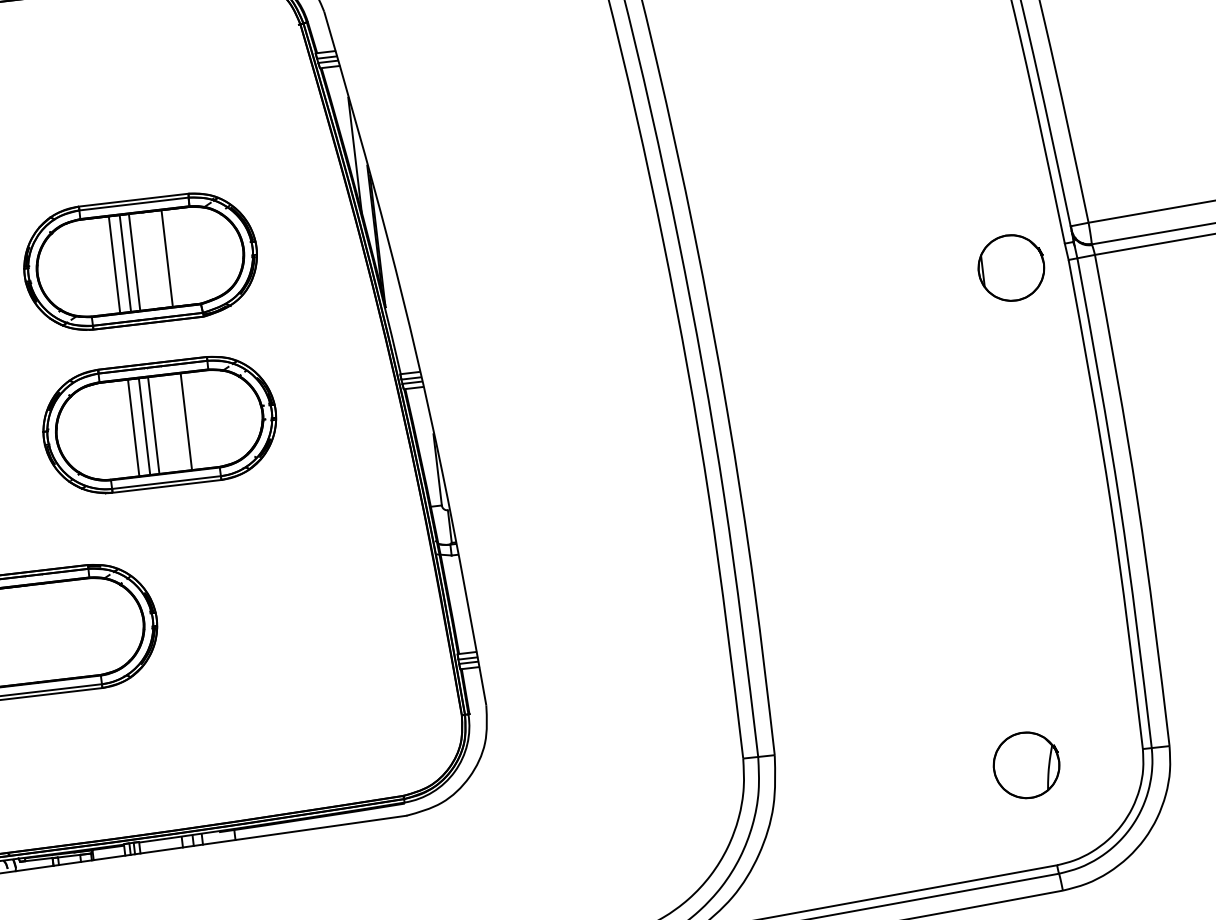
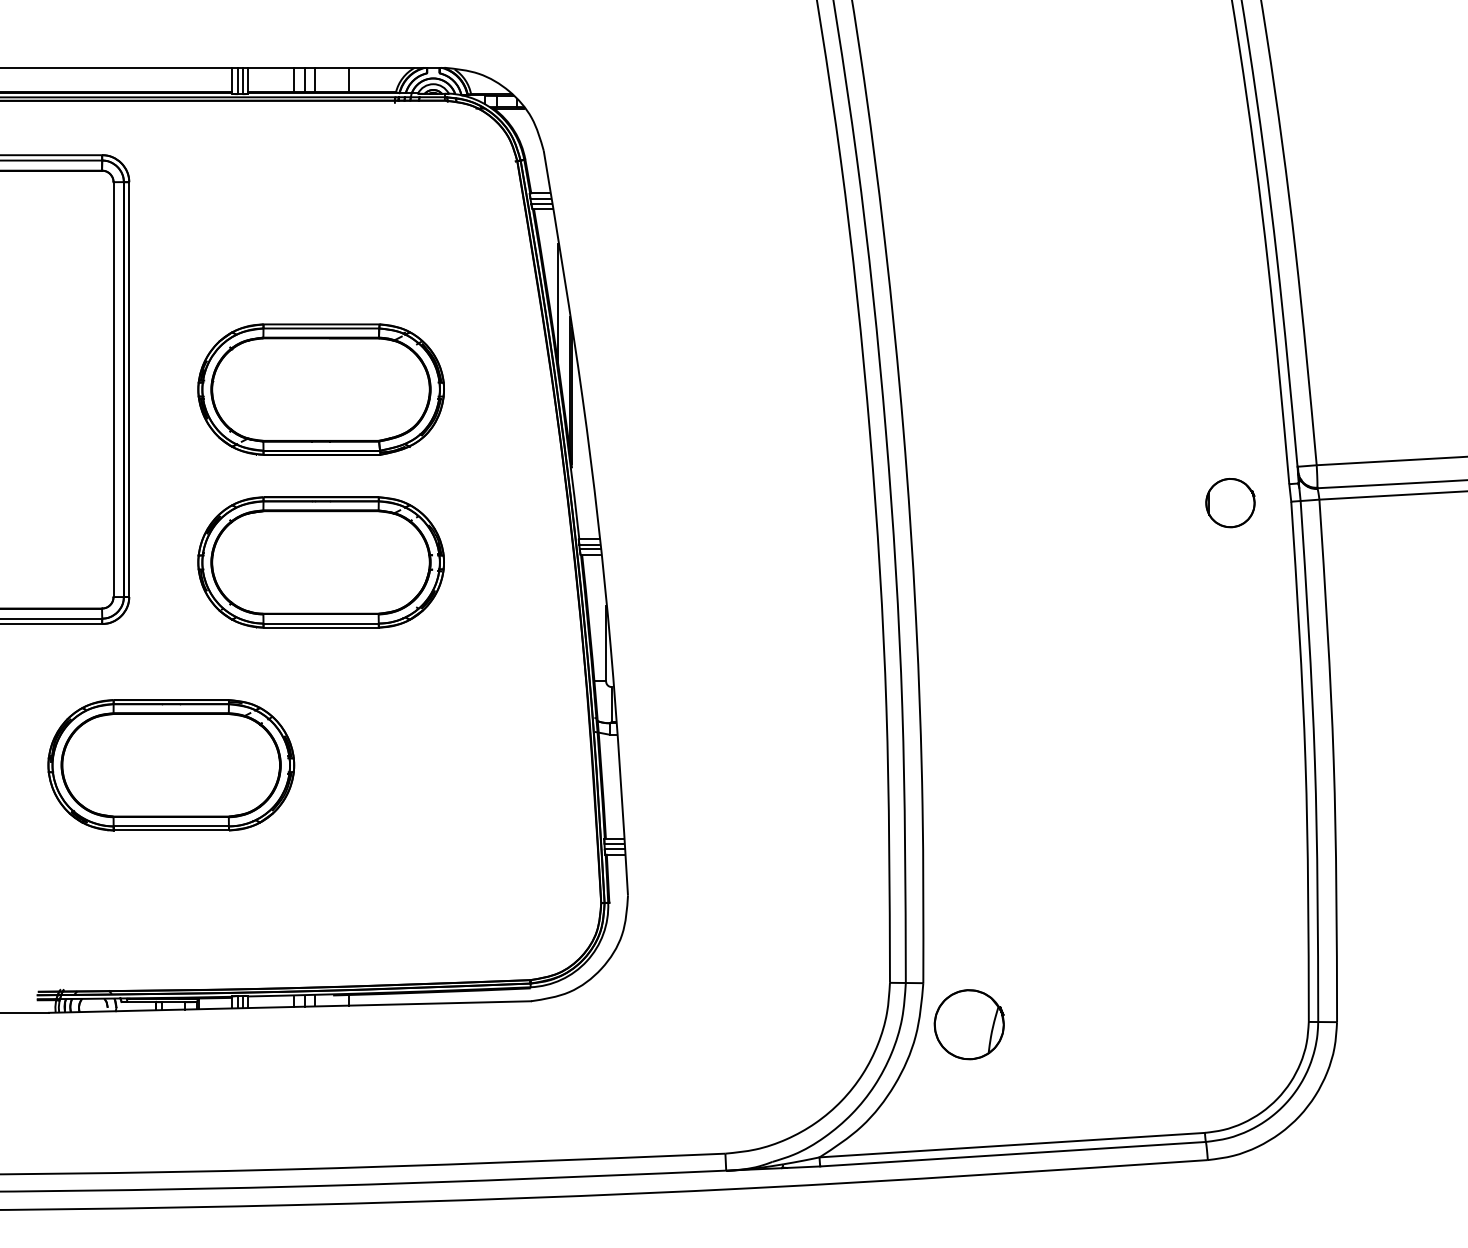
line: (167, 258) -> (349, 389), removed
line: (134, 262) -> (314, 389), removed
line: (125, 263) -> (305, 389), removed
line: (114, 264) -> (293, 389), removed
part: (1011, 267) -> (1230, 502), size x0.7
line: (186, 421) -> (349, 562), removed
line: (153, 425) -> (314, 562), removed
line: (144, 426) -> (305, 562), removed
line: (133, 427) -> (293, 562), removed
part: (1025, 765) -> (968, 1024), moved

